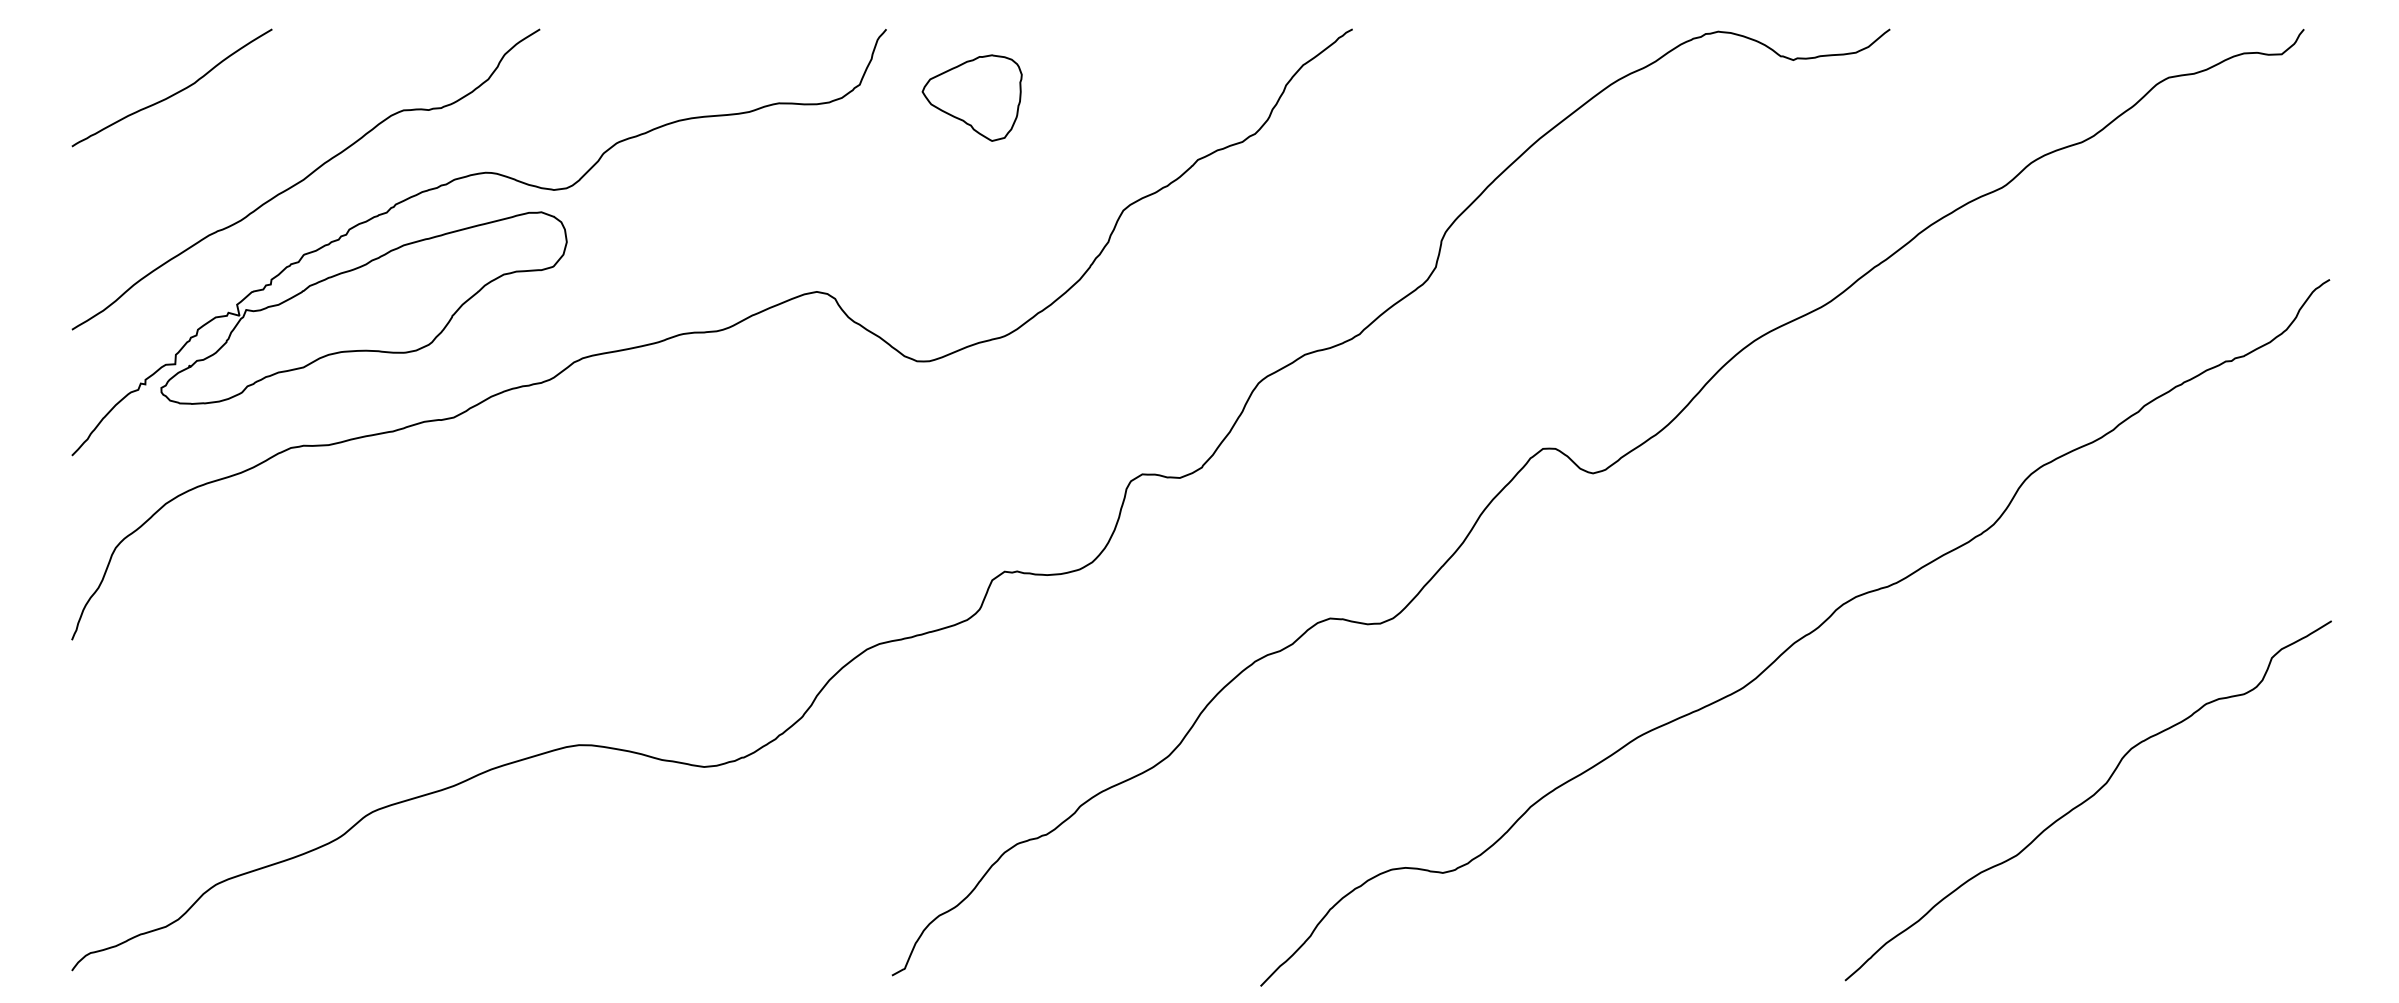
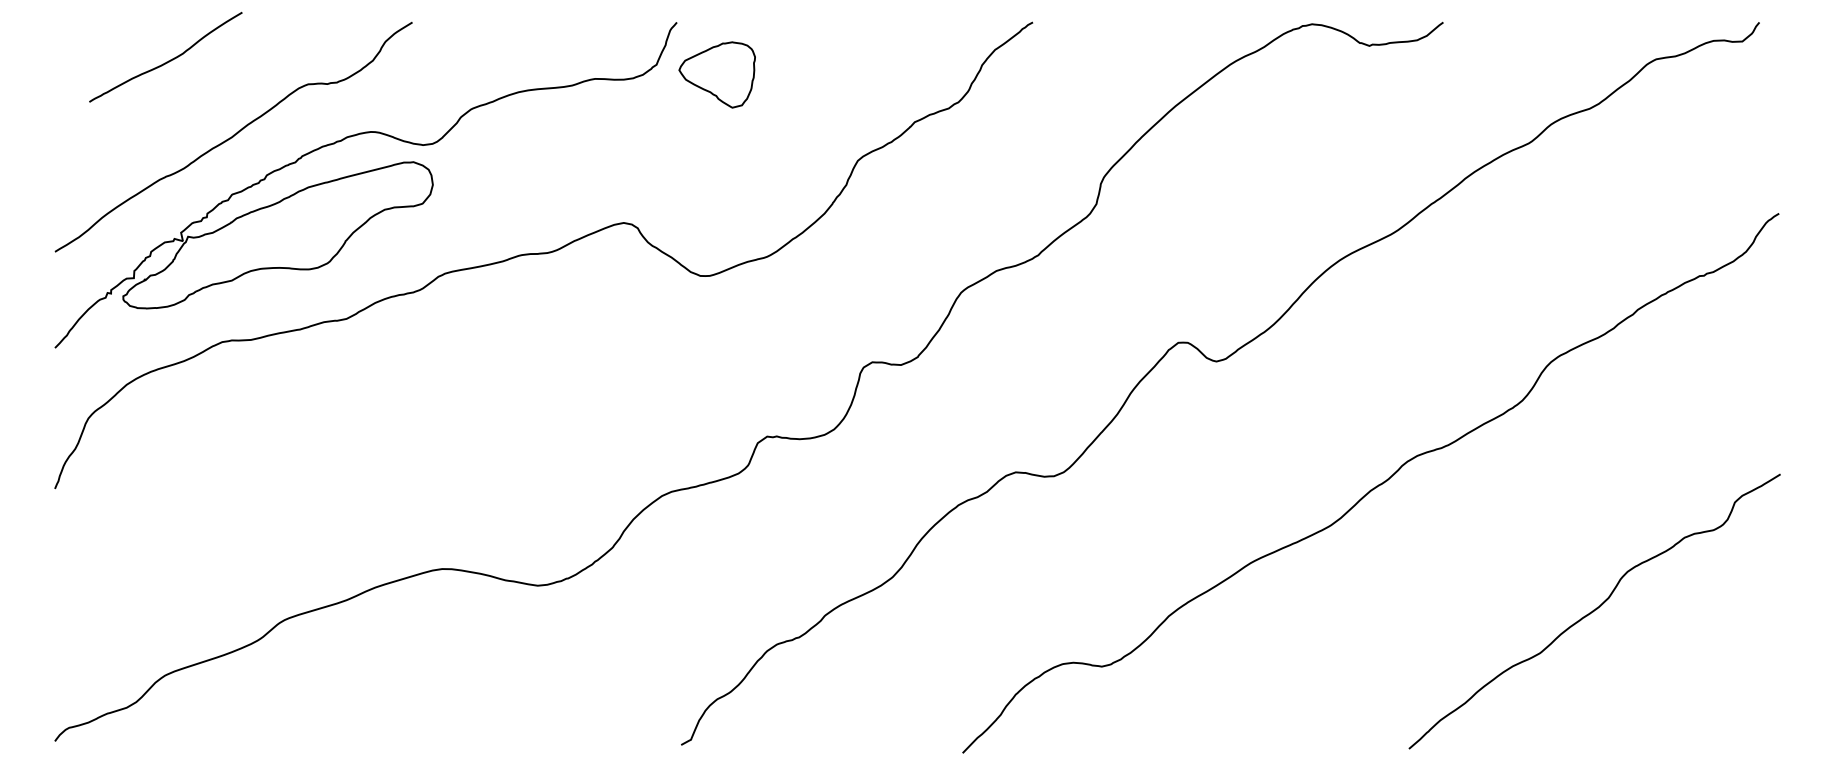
curve: (173, 93) -> (166, 61), moved
part: (971, 97) -> (716, 74), moved

